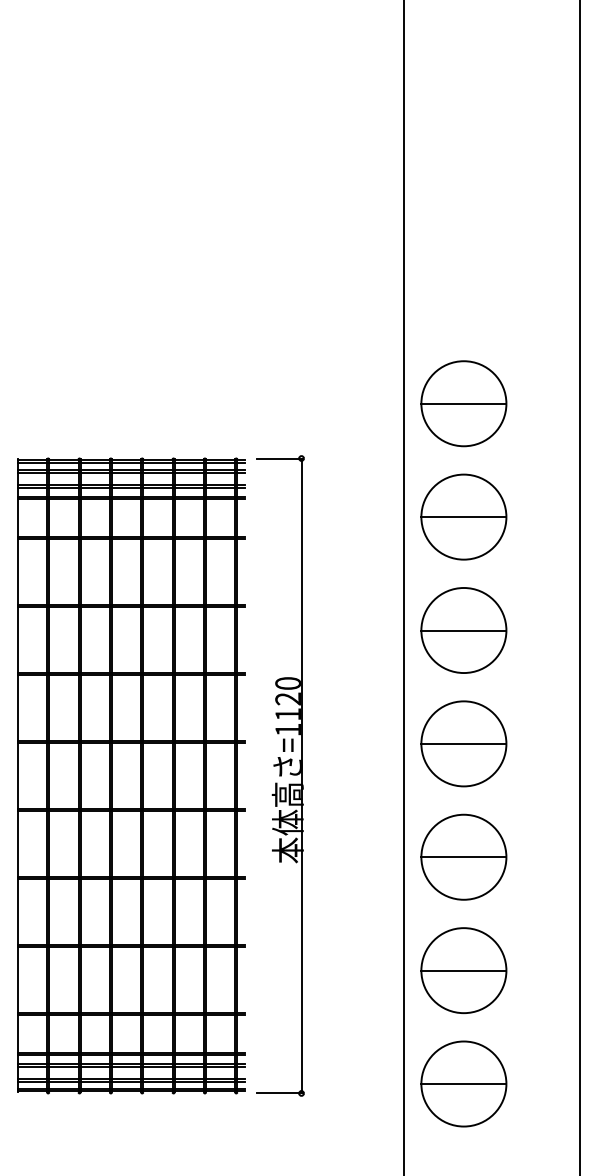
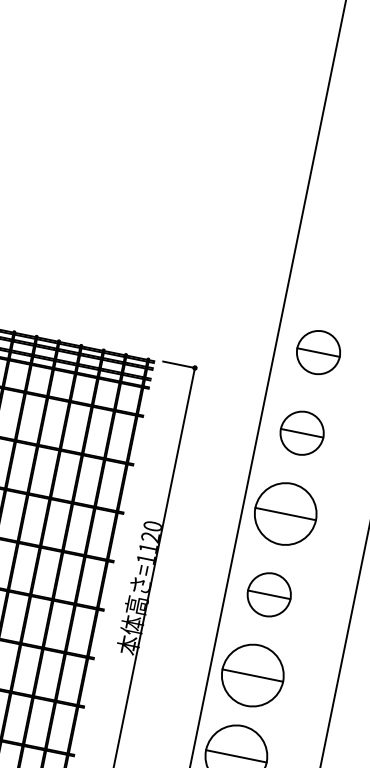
part: (463, 403) -> (318, 352), size x0.7
part: (463, 516) -> (301, 432), size x0.7
part: (463, 743) -> (269, 594), size x0.7

